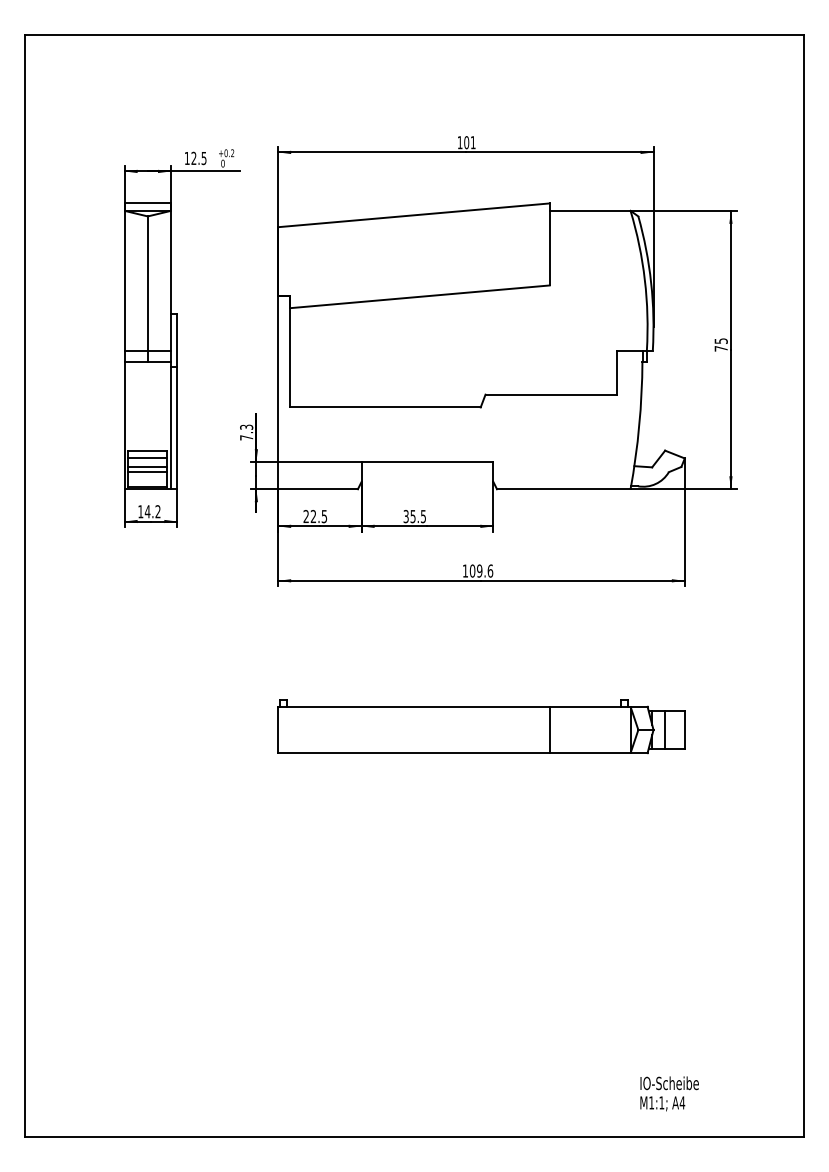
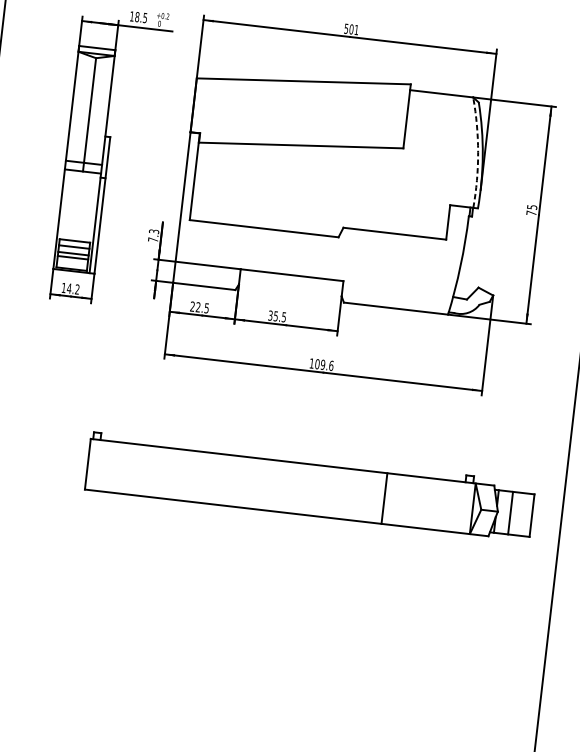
text: (459, 142) -> (345, 28), 101 -> 501
text: (193, 158) -> (136, 17), 12.5 -> 18.5
arc: (644, 279) -> (477, 152), solid -> dashed
part: (481, 726) -> (310, 486), size x1.4

